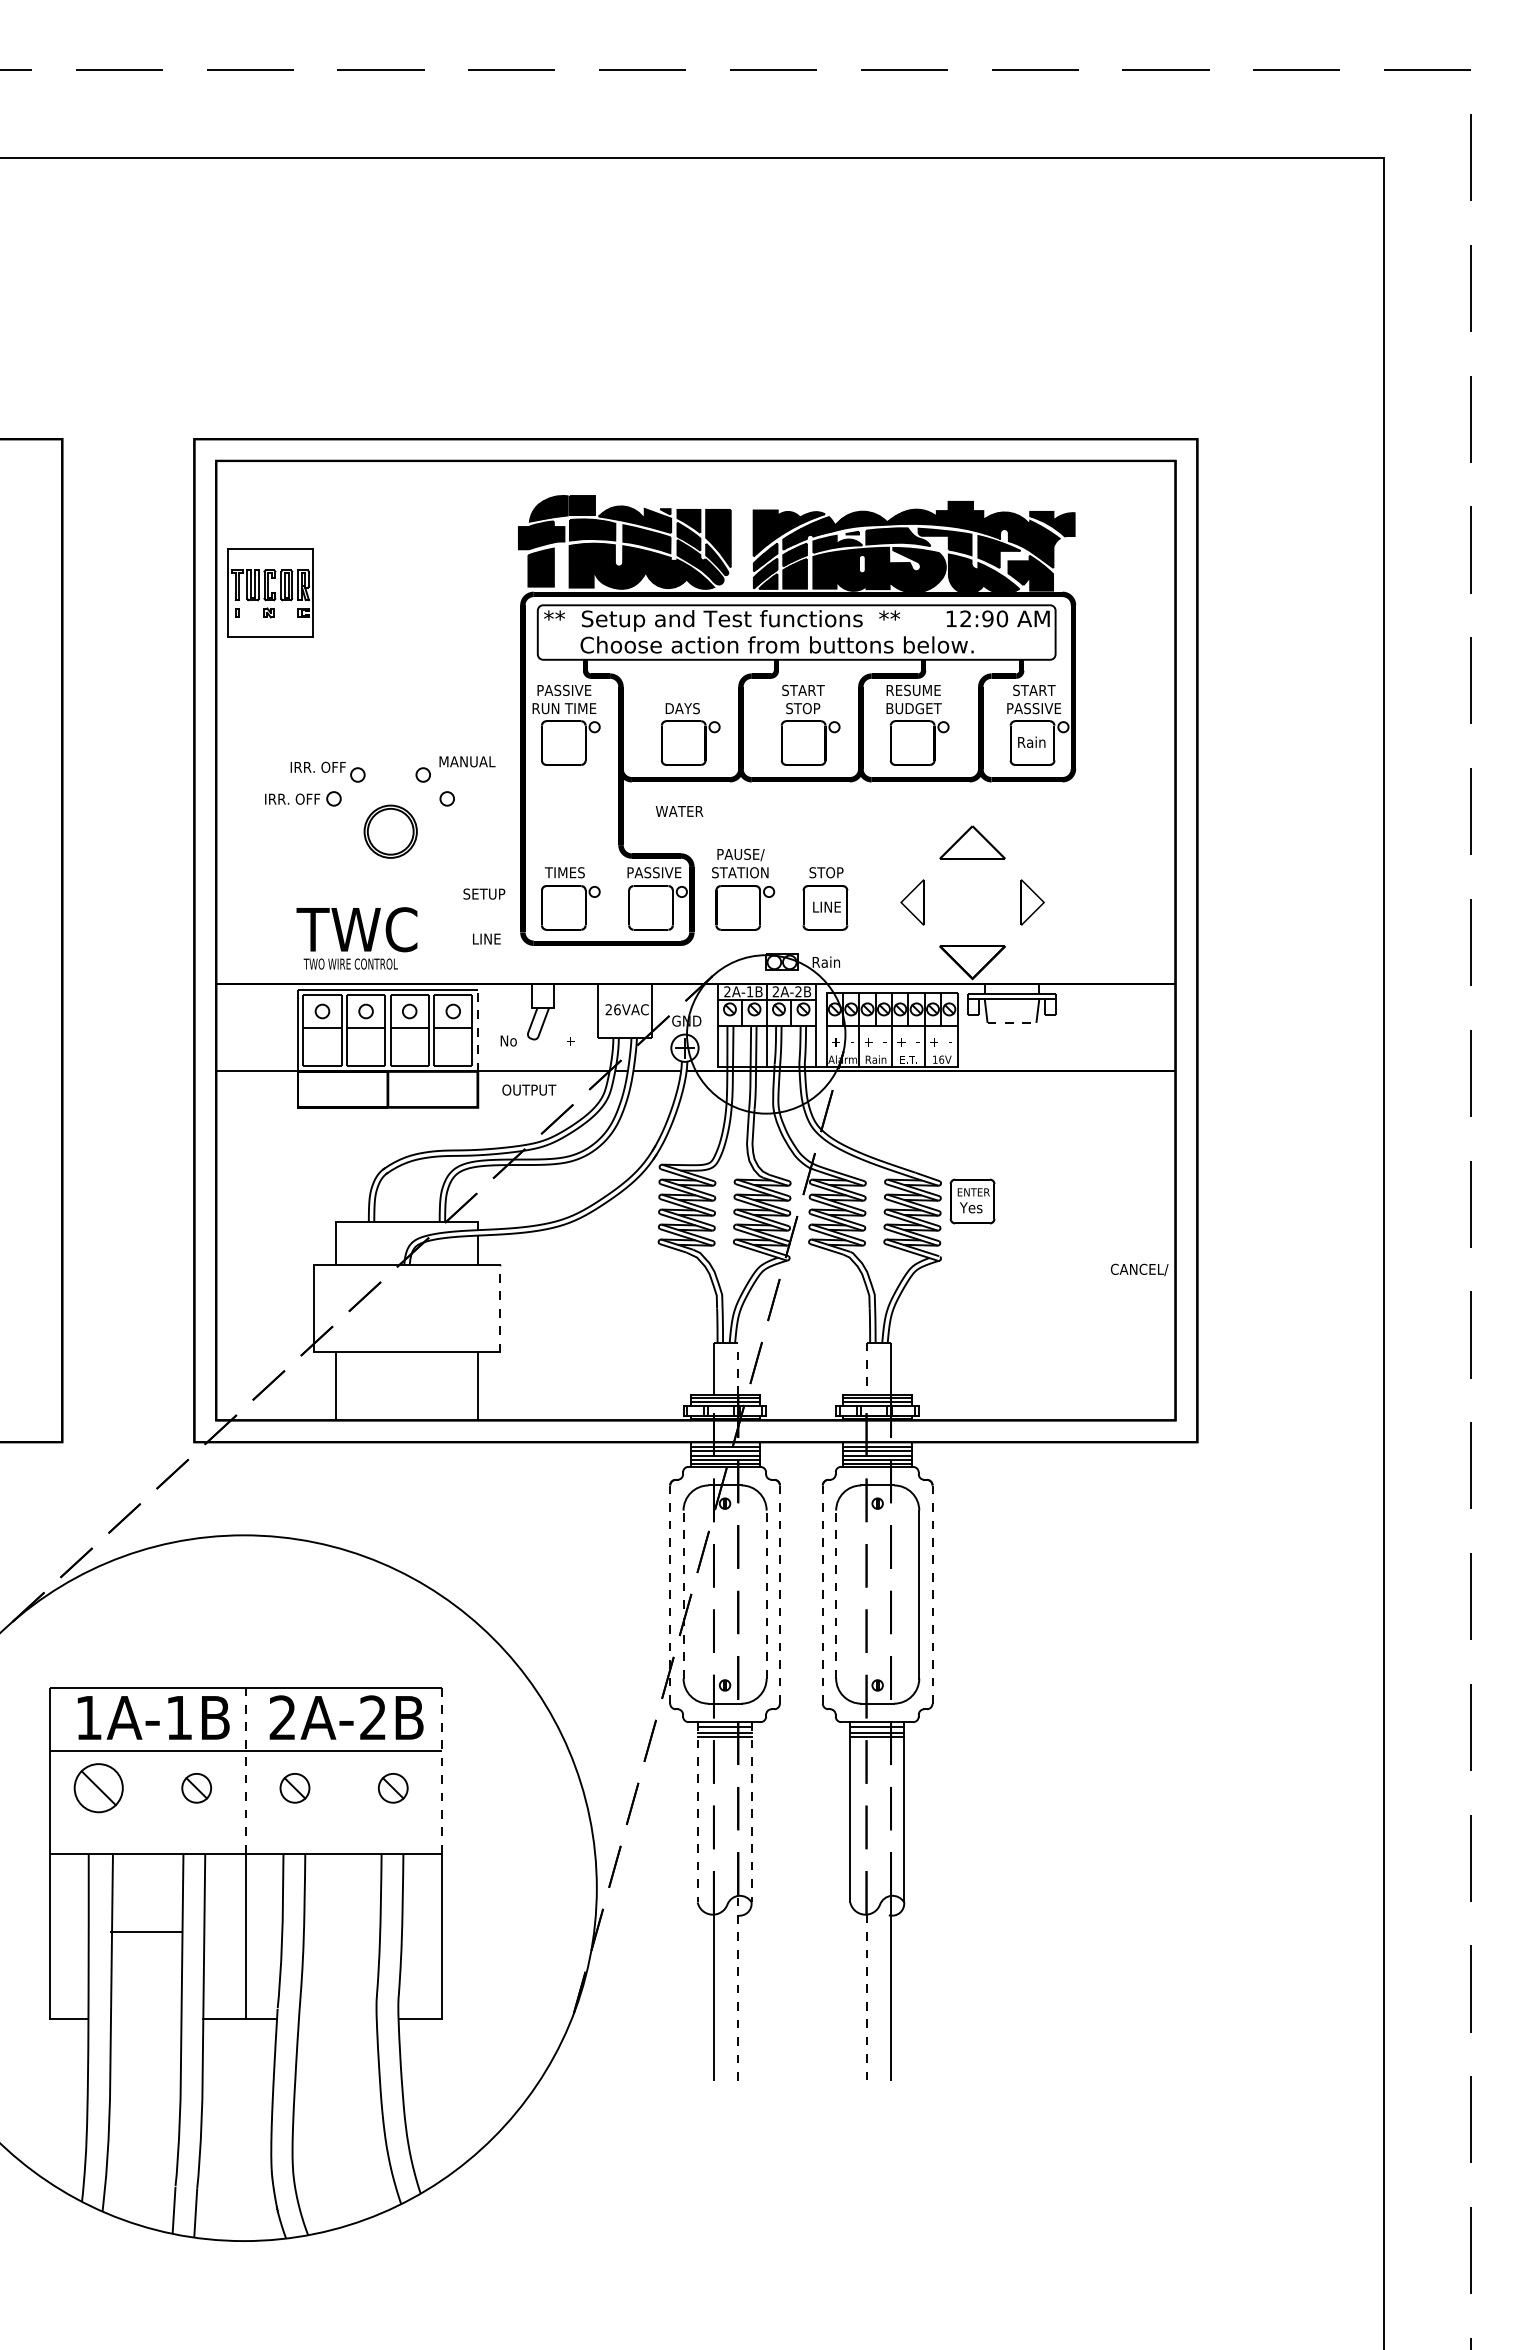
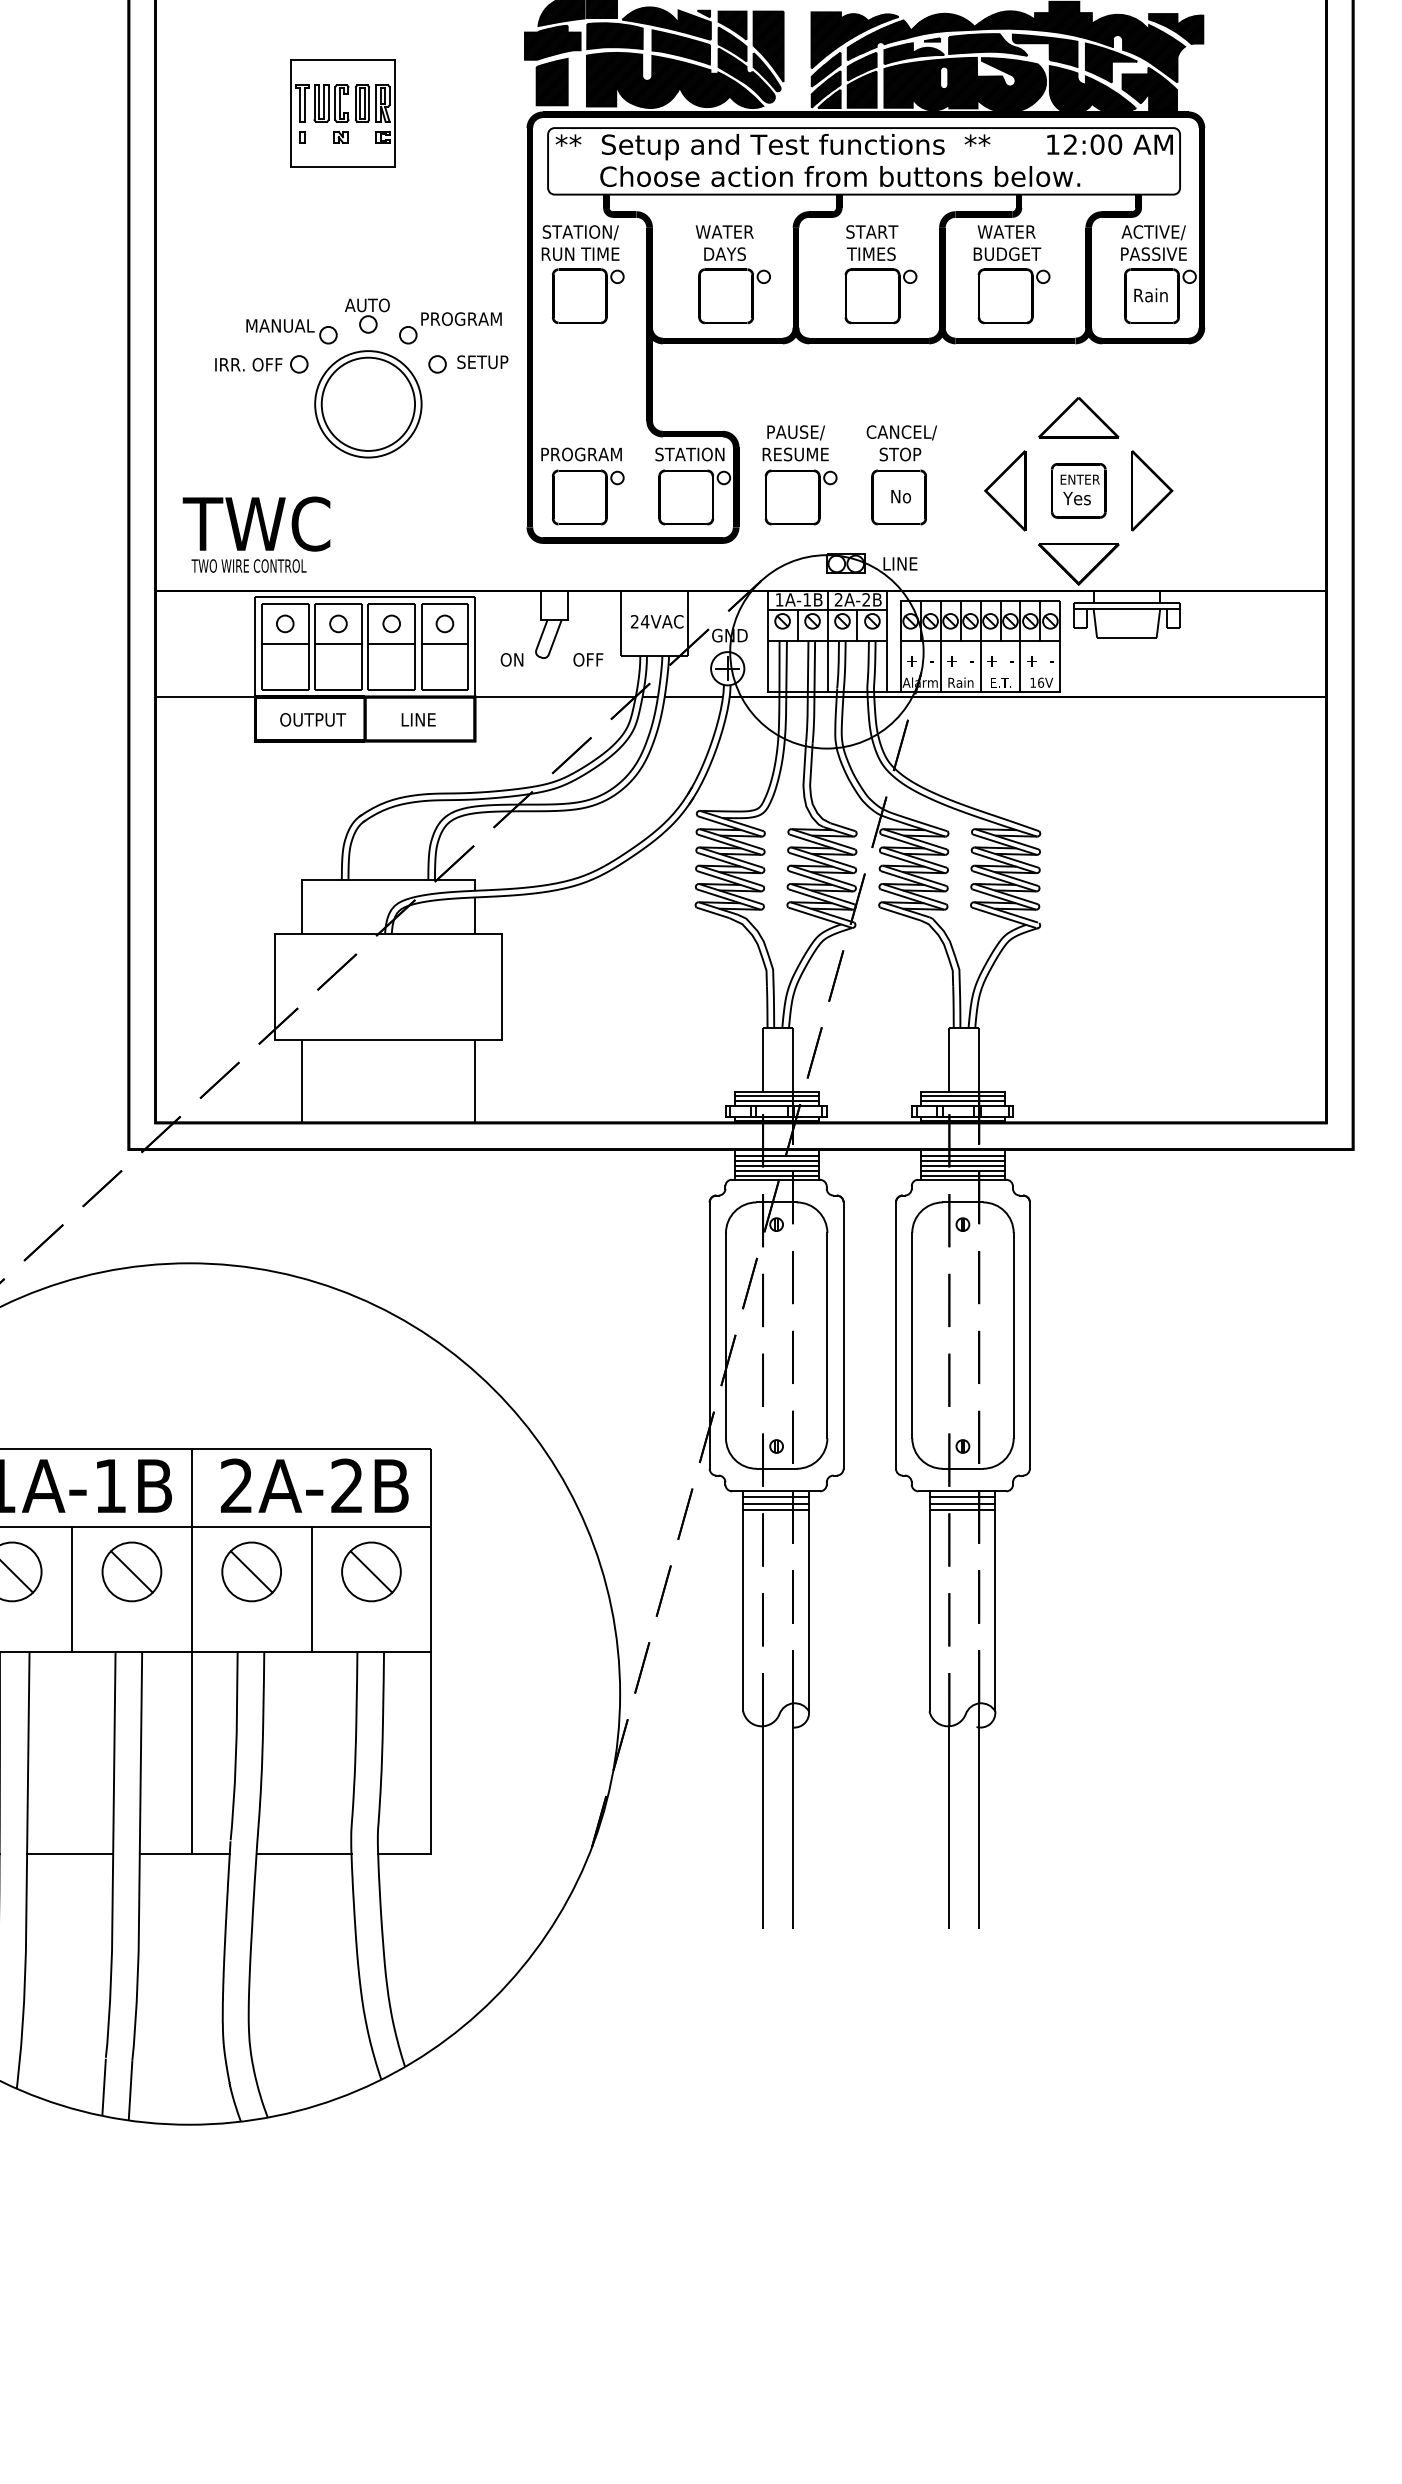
part: (270, 592) -> (342, 112), moved
text: (987, 618) -> (1096, 144), 12:90 -> 12:00
text: (564, 690) -> (580, 232), PASSIVE -> STATION/
text: (913, 690) -> (1006, 232), RESUME -> WATER
text: (1033, 690) -> (1153, 232), START -> ACTIVE/
text: (802, 708) -> (871, 254), STOP -> TIMES
part: (389, 759) -> (367, 316), added
text: (466, 761) -> (461, 318), MANUAL -> PROGRAM
text: (319, 766) -> (281, 324), IRR. OFF -> MANUAL
text: (679, 811) -> (724, 232), moved
part: (390, 831) -> (368, 404), size x1.67
text: (565, 872) -> (581, 454), TIMES -> PROGRAM
text: (653, 872) -> (689, 454), PASSIVE -> STATION
text: (740, 872) -> (795, 454), STATION -> RESUME
text: (484, 893) -> (483, 361), moved
part: (912, 902) -> (1005, 490), size x1.43
part: (1032, 902) -> (1151, 490), size x1.43
text: (826, 906) -> (900, 495), LINE -> No
text: (356, 938) -> (255, 534), moved
text: (486, 938) -> (418, 719), moved
text: (827, 961) -> (901, 562), Rain -> LINE
text: (727, 991) -> (779, 599), 2A-1B -> 1A-1B
text: (616, 1009) -> (644, 621), 26VAC -> 24VAC
line: (1012, 1022) -> (1127, 637), dashed -> solid
line: (477, 1030) -> (474, 647), dashed -> solid
text: (508, 1040) -> (512, 659), No -> ON
text: (570, 1040) -> (587, 659), + -> OFF
text: (529, 1089) -> (313, 719), moved
text: (972, 1201) -> (1078, 490), moved
text: (1139, 1269) -> (901, 432), moved
line: (499, 1308) -> (501, 986), dashed -> solid
line: (738, 1368) -> (793, 1059), dashed -> solid
line: (866, 1369) -> (949, 1060), dashed -> solid
line: (670, 1594) -> (710, 1335), dashed -> solid
line: (683, 1594) -> (725, 1335), dashed -> solid
line: (766, 1594) -> (827, 1335), dashed -> solid
line: (779, 1594) -> (843, 1335), dashed -> solid
line: (822, 1594) -> (895, 1335), dashed -> solid
line: (836, 1594) -> (912, 1335), dashed -> solid
line: (932, 1594) -> (1029, 1335), dashed -> solid
line: (442, 1770) -> (431, 1550), dashed -> solid
line: (245, 1771) -> (191, 1551), dashed -> solid
part: (196, 1788) -> (131, 1572), size x1.67
part: (294, 1788) -> (251, 1572), size x1.67
part: (393, 1788) -> (371, 1572), size x1.67
line: (147, 1802) -> (71, 1589), added
line: (344, 1802) -> (312, 1589), added
line: (697, 1812) -> (743, 1601), dashed -> solid
line: (751, 1812) -> (808, 1601), dashed -> solid
line: (145, 1932) -> (69, 1854), moved
line: (738, 1987) -> (793, 1815), dashed -> solid
line: (866, 1998) -> (949, 1828), dashed -> solid
line: (337, 2019) -> (303, 1854), added

